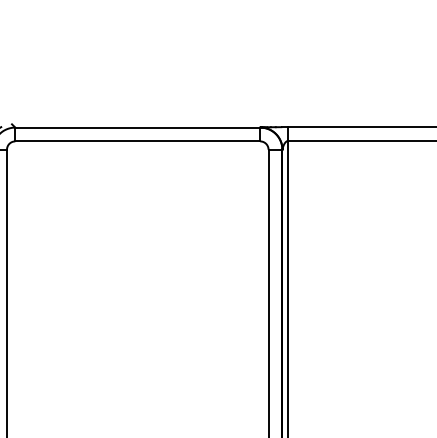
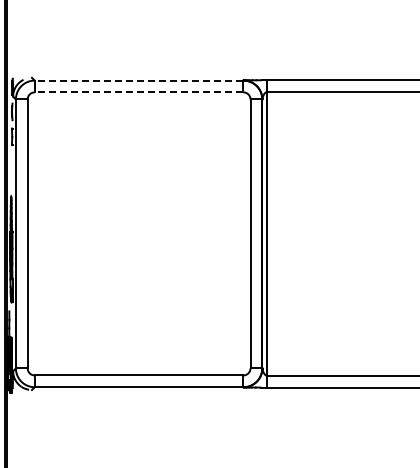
line: (137, 127) -> (138, 80), solid -> dashed
line: (137, 141) -> (138, 92), solid -> dashed

